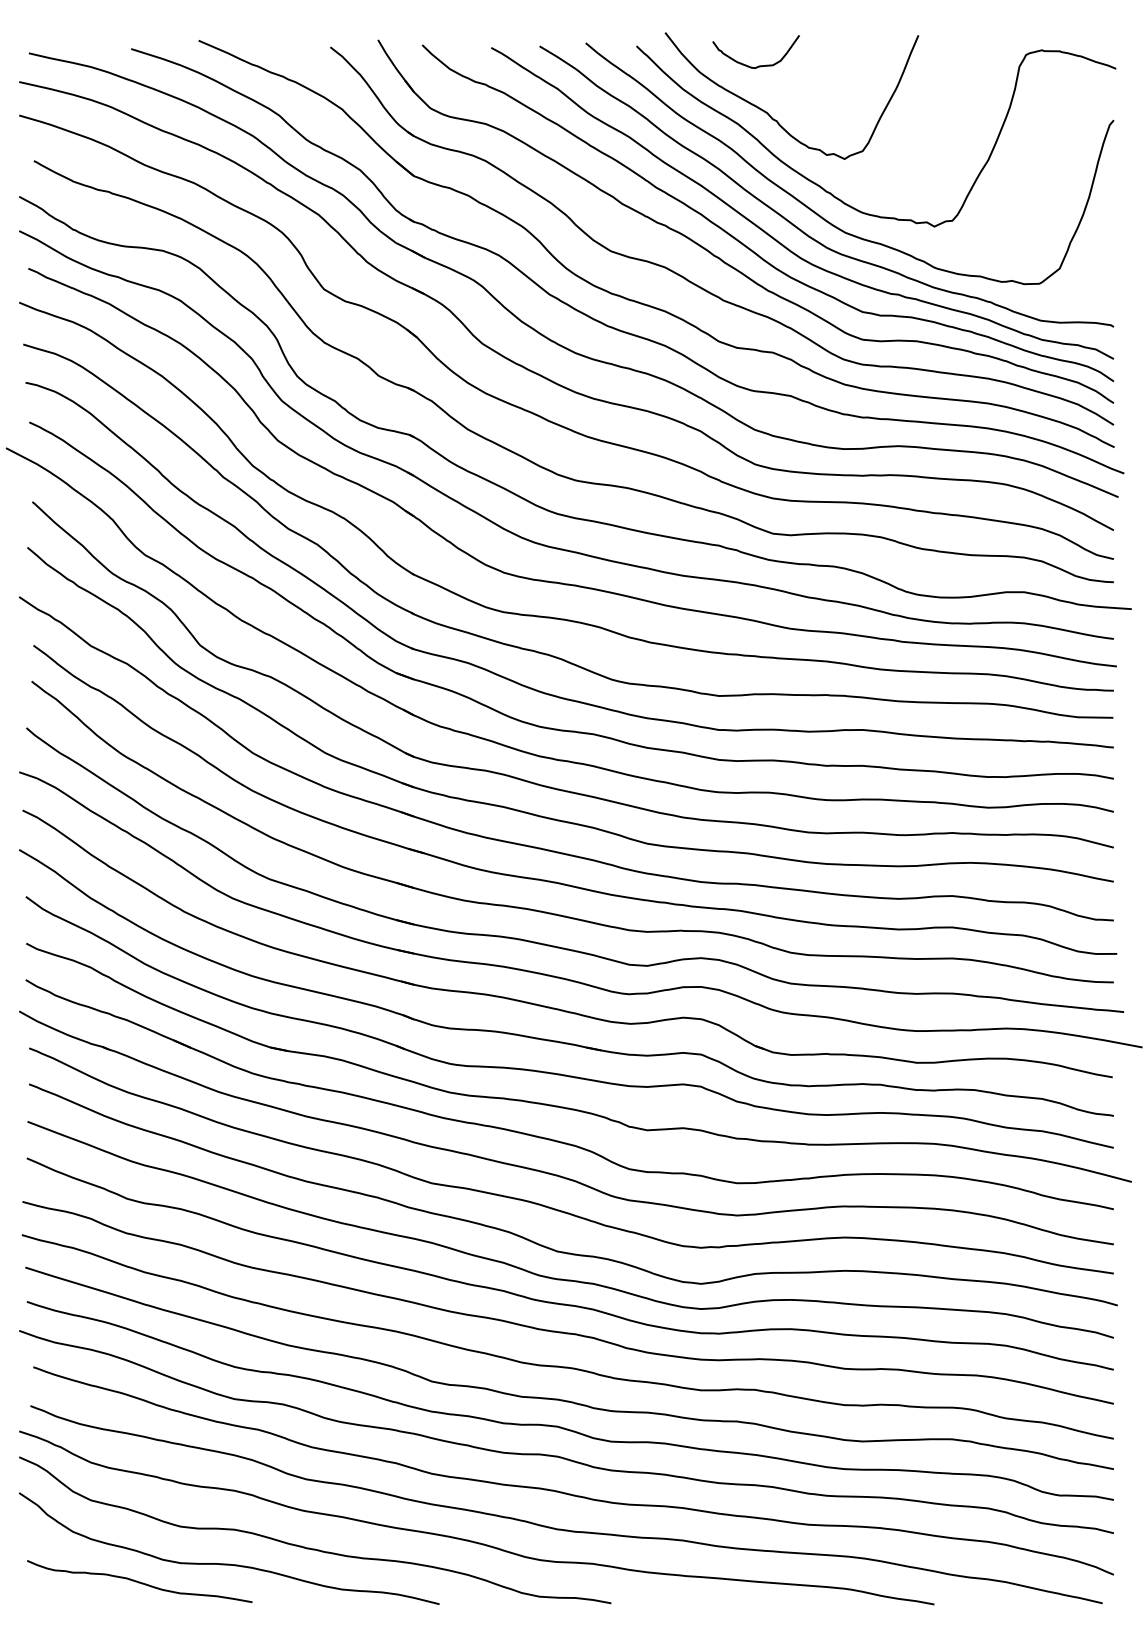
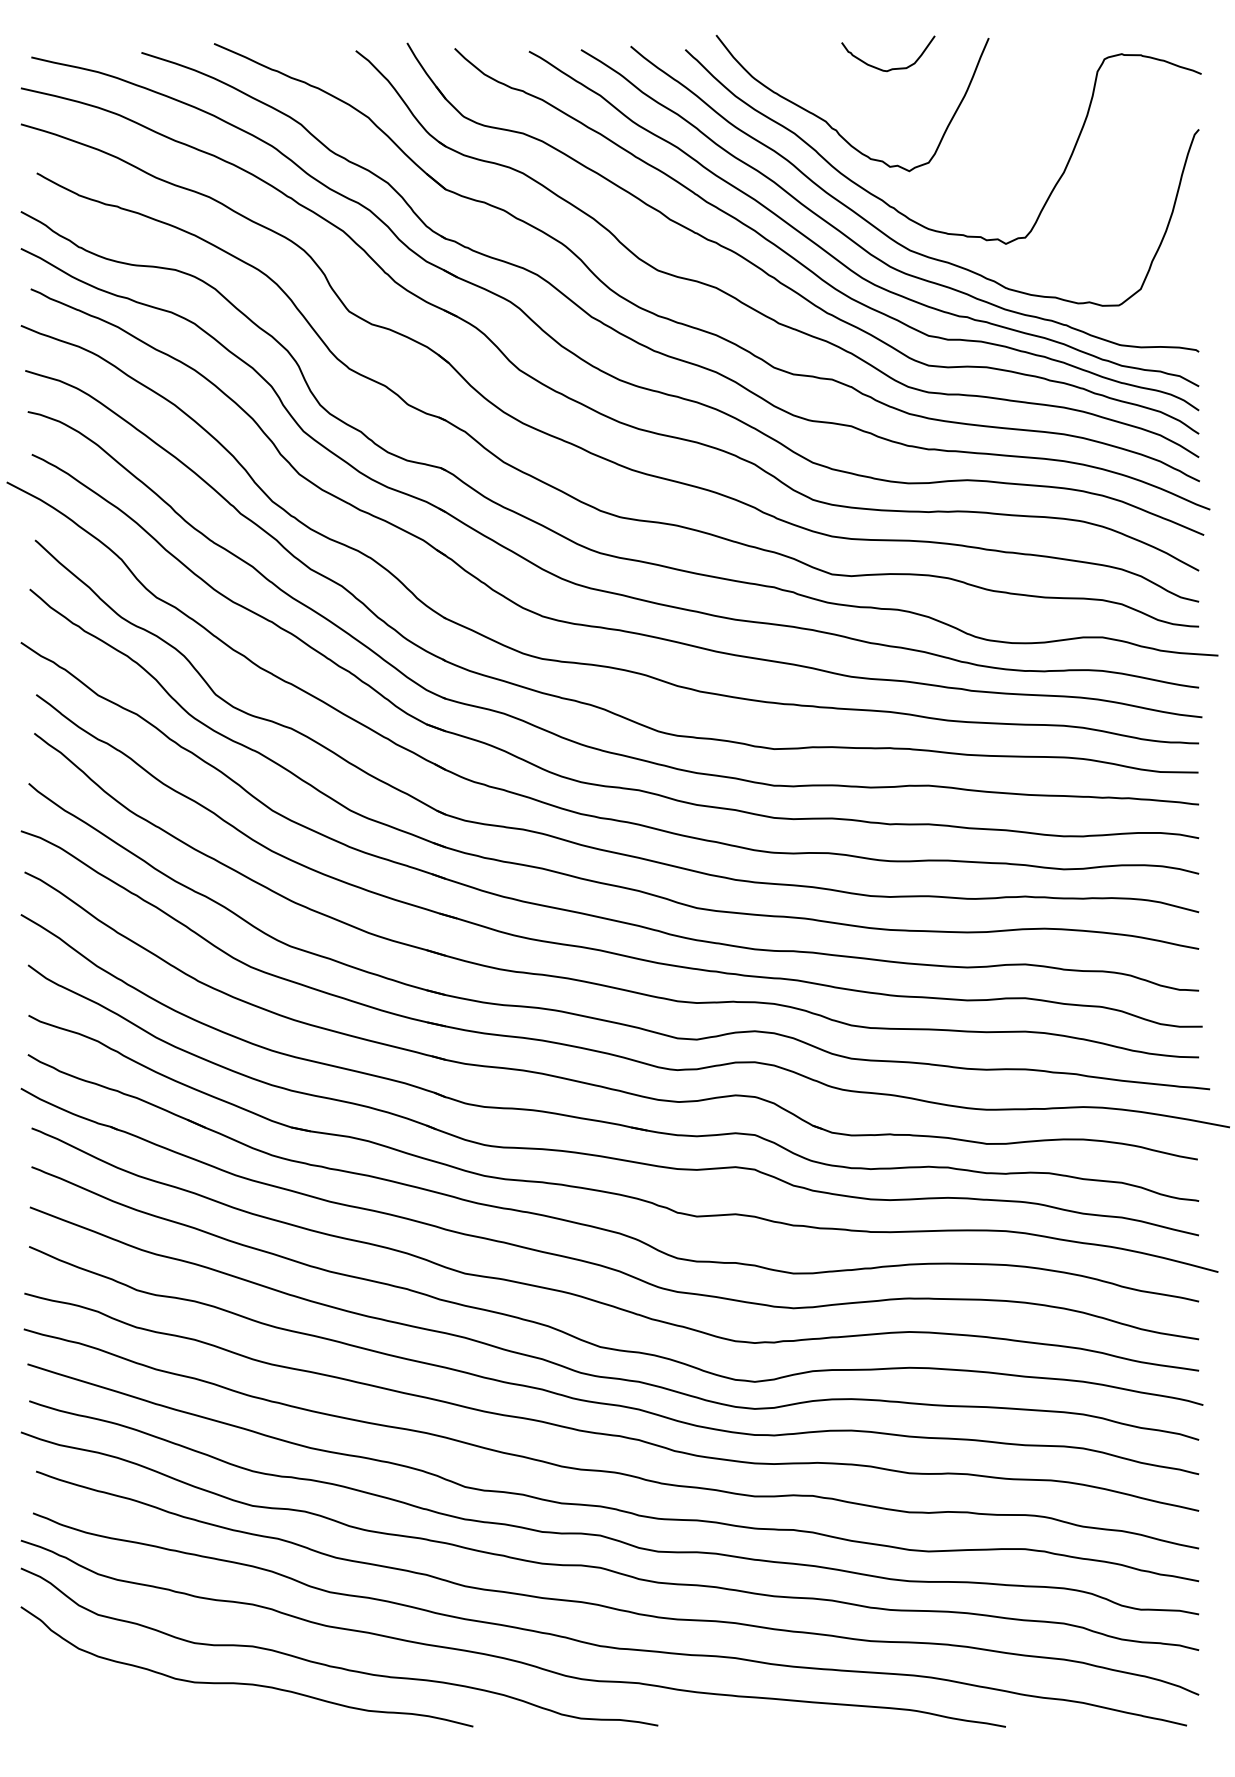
curve: (758, 65) -> (890, 68), moved
curve: (139, 1581) -> (150, 1702), removed

